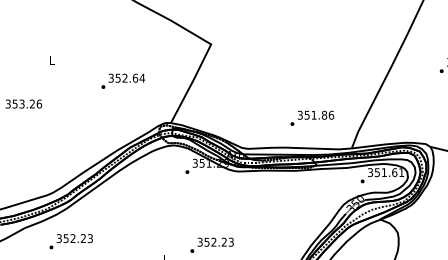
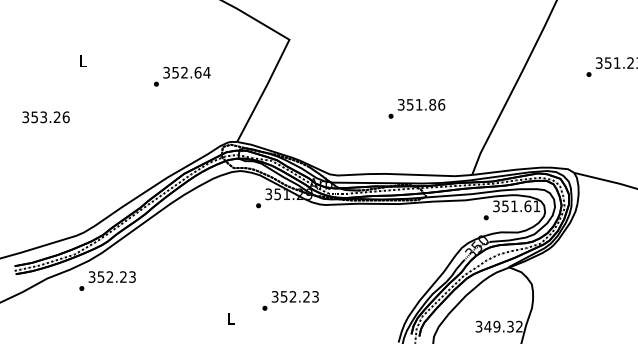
text: (123, 81) -> (182, 76), moved
text: (312, 118) -> (416, 108), moved
text: (71, 241) -> (107, 280), moved

